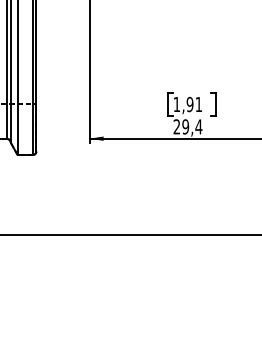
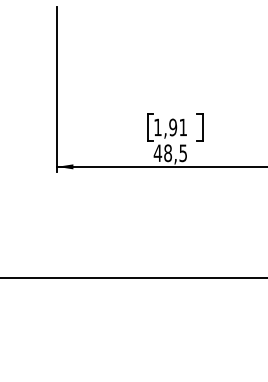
text: (187, 126) -> (170, 152), 29,4 -> 48,5

